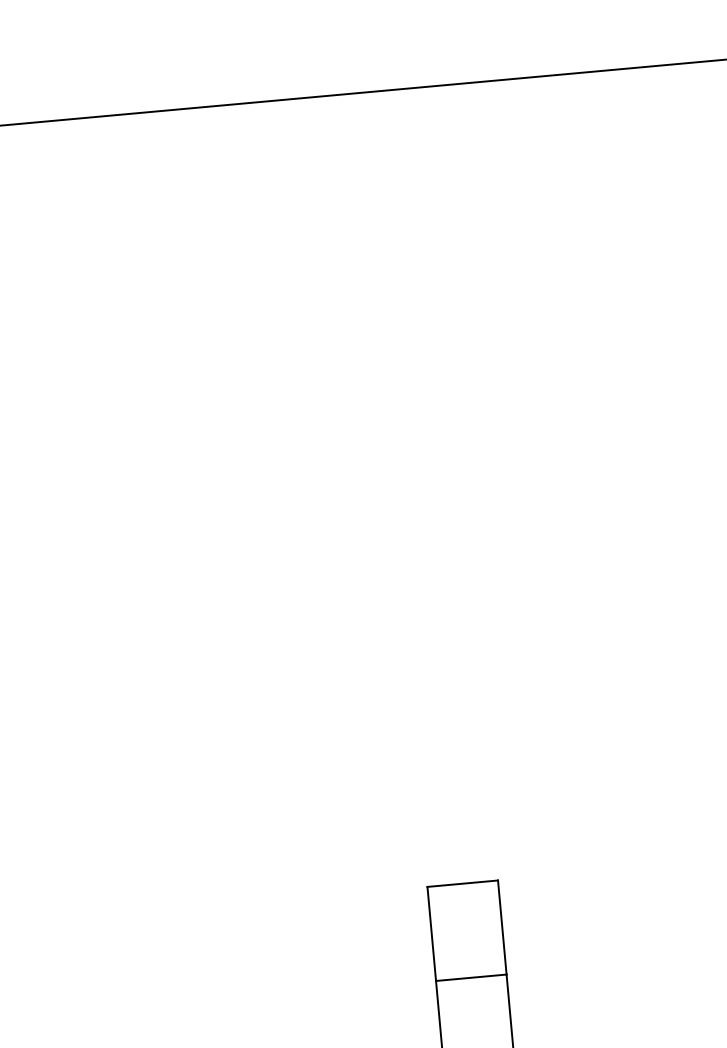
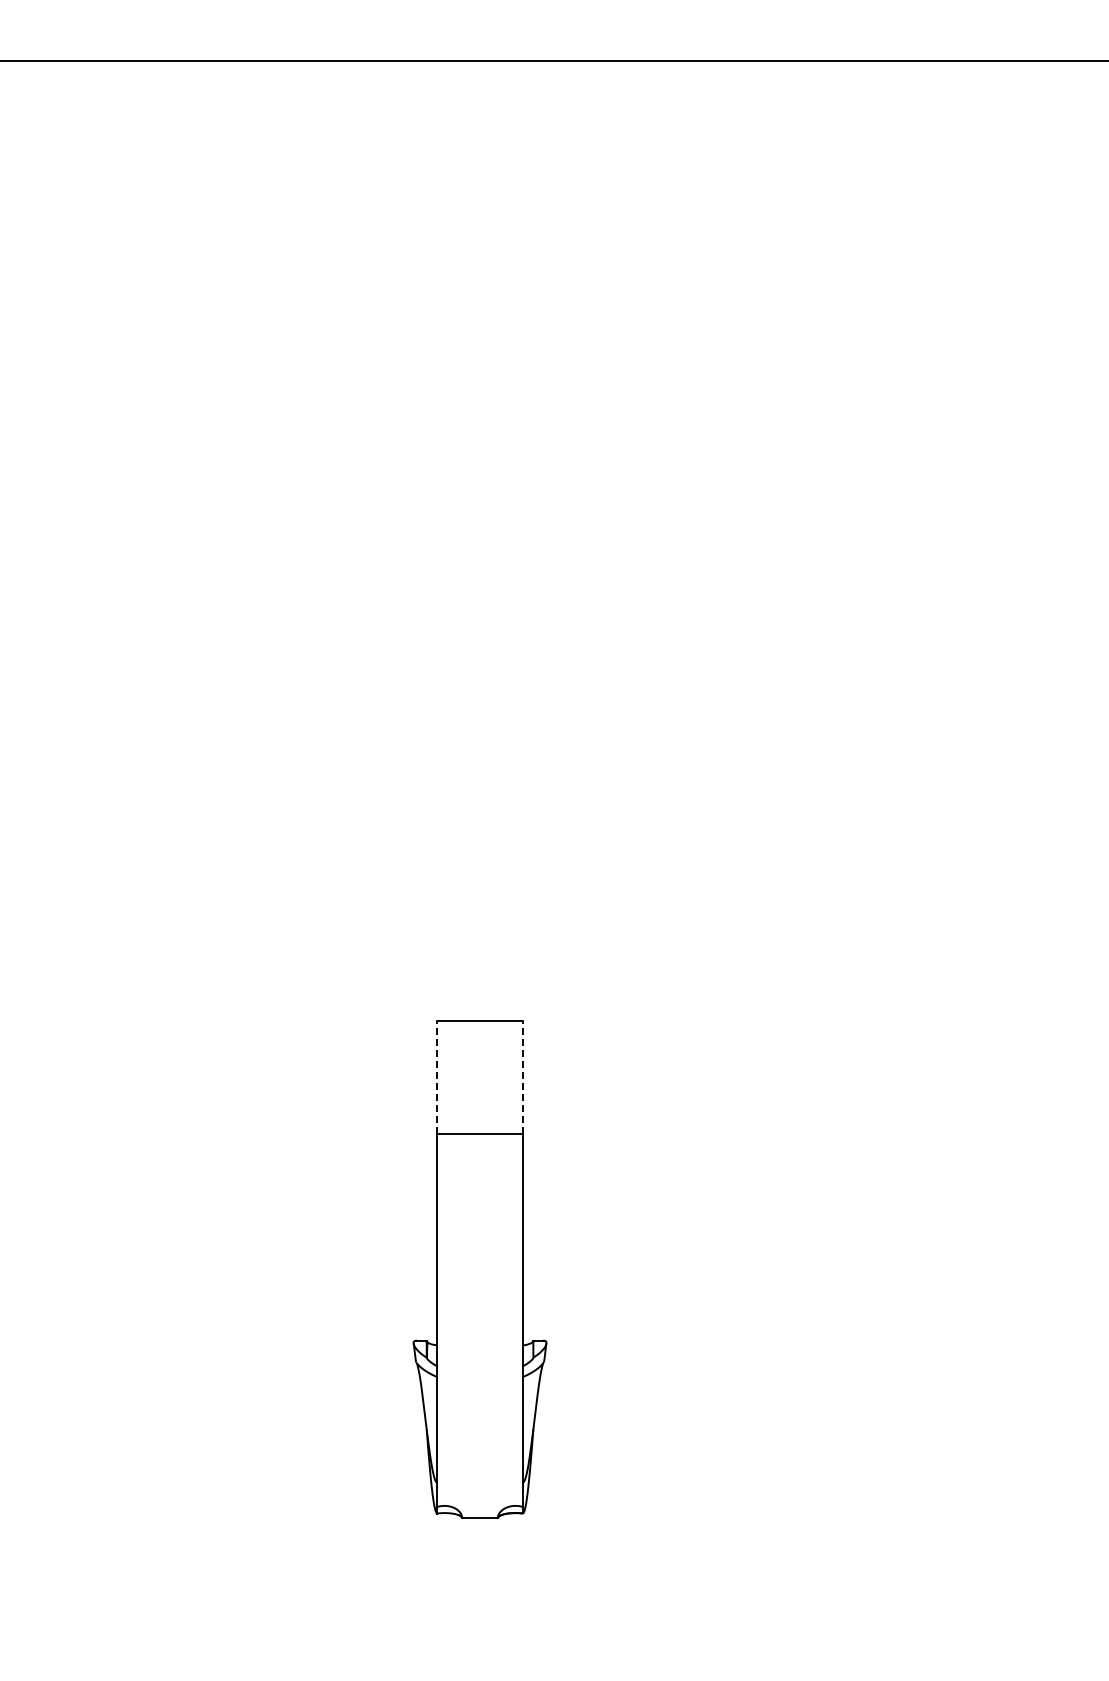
line: (502, 927) -> (522, 1077), solid -> dashed
line: (431, 933) -> (437, 1077), solid -> dashed

